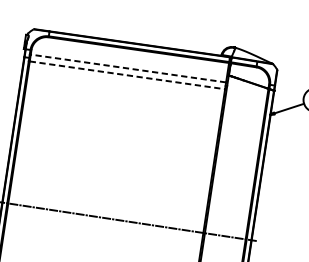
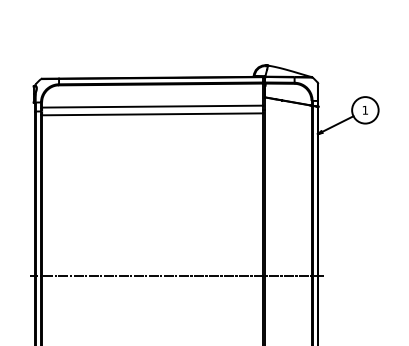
line: (128, 68) -> (152, 106), dashed -> solid
line: (127, 75) -> (152, 114), dashed -> solid

